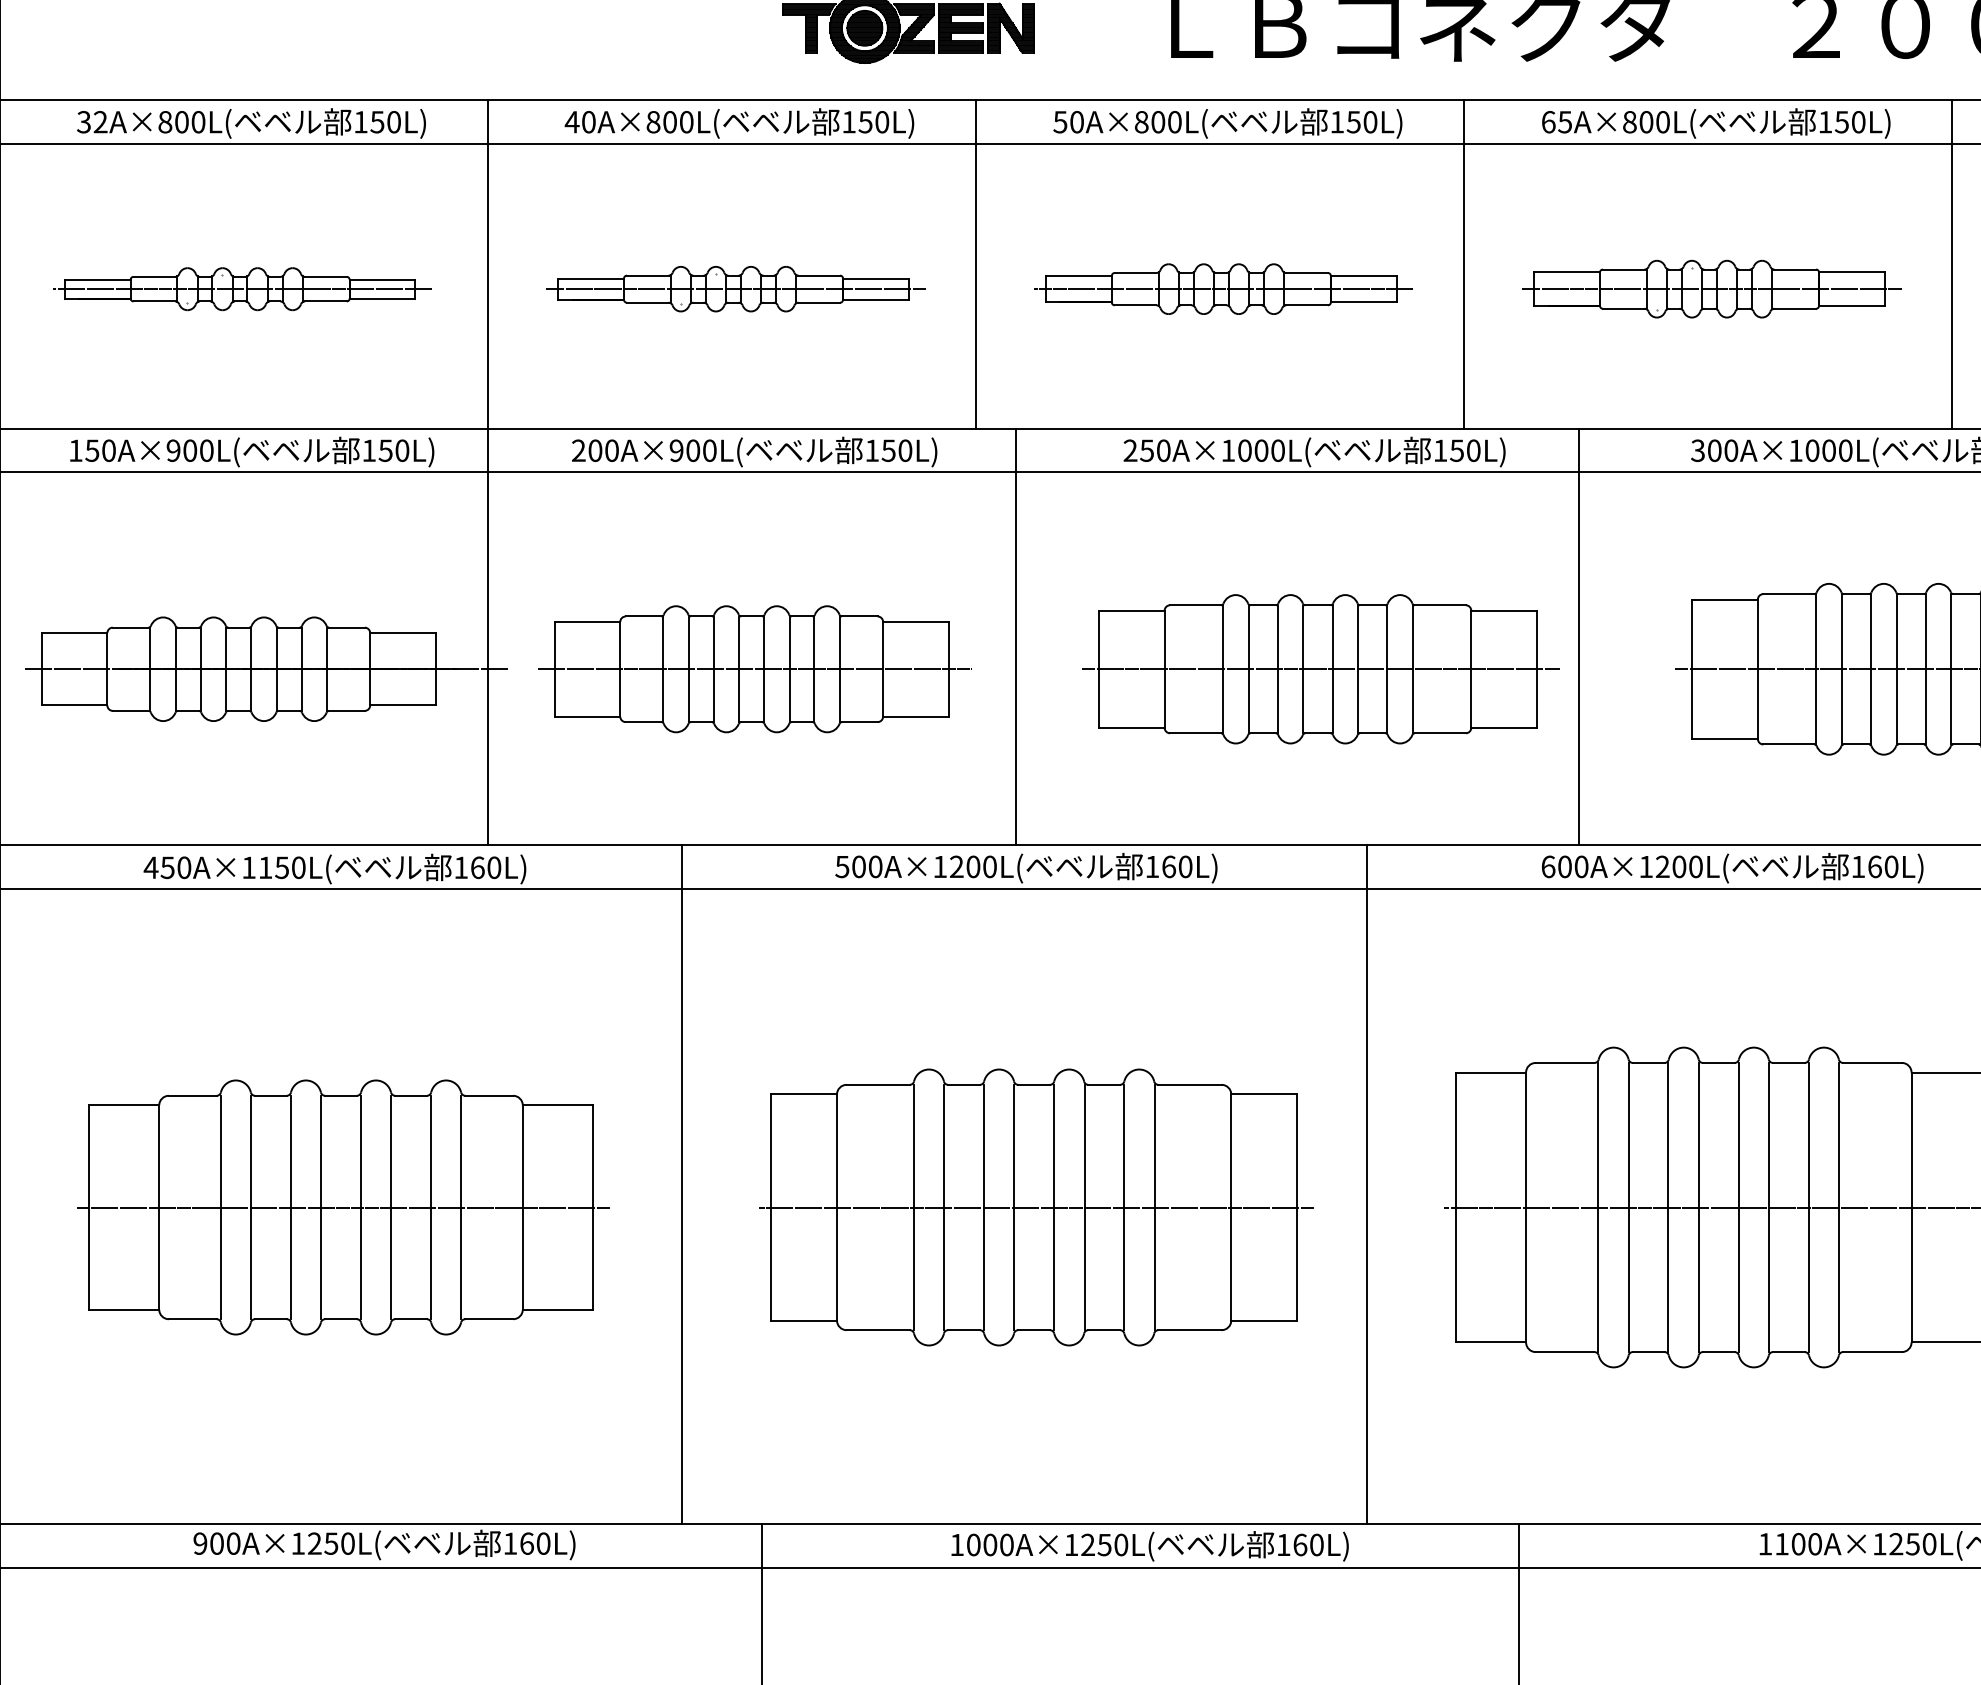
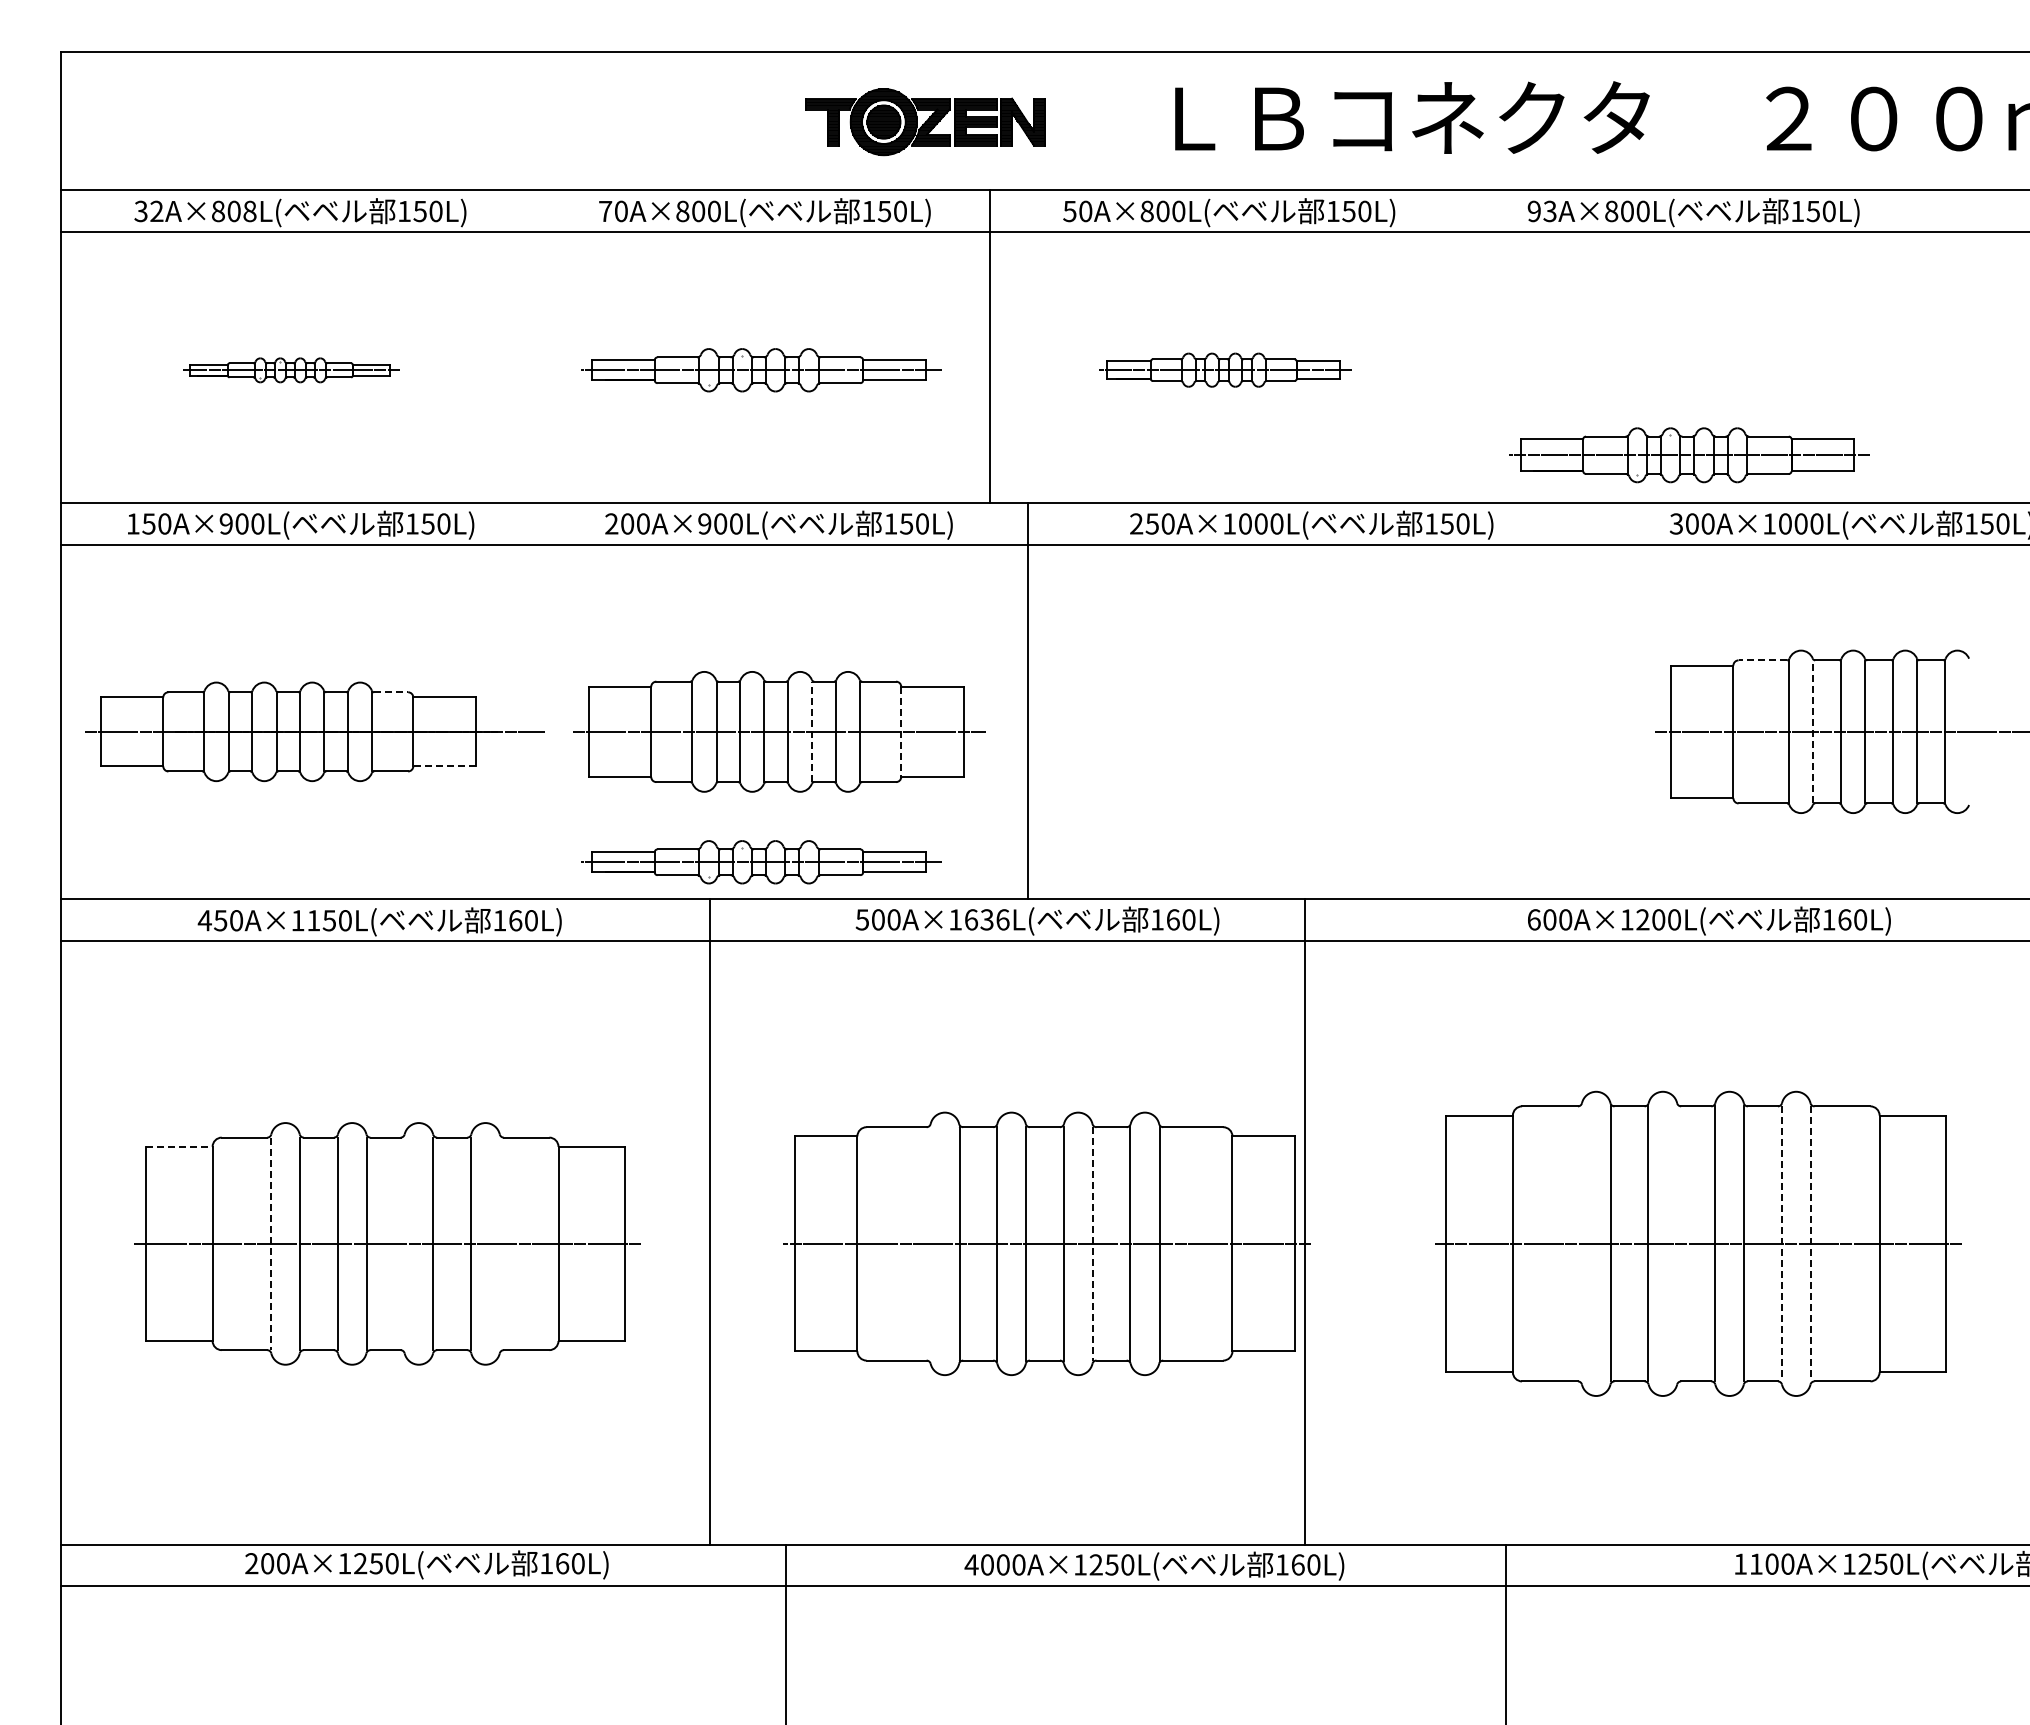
text: (198, 122) -> (249, 211), 32A×800L( -> 32A×808L(
text: (572, 122) -> (605, 211), 40A×800L( -> 70A×800L(
text: (1556, 122) -> (1541, 211), 65A×800L( -> 93A×800L(
line: (1464, 264) -> (1454, 346), removed
line: (1952, 264) -> (1918, 346), removed
part: (1223, 288) -> (1225, 369), size x0.7
part: (242, 289) -> (291, 370), size x0.6
part: (1711, 289) -> (1689, 455), moved
line: (488, 472) -> (525, 544), removed
line: (1788, 594) -> (1762, 660), solid -> dashed
line: (347, 627) -> (391, 692), solid -> dashed
line: (1579, 636) -> (1563, 700), removed
line: (789, 668) -> (812, 731), solid -> dashed
part: (1321, 668) -> (1318, 731), removed
line: (1842, 668) -> (1813, 731), solid -> dashed
line: (883, 669) -> (901, 732), solid -> dashed
line: (402, 705) -> (444, 766), solid -> dashed
part: (736, 806) -> (761, 862), added
text: (972, 866) -> (986, 919), 500A×1200L( -> 500A×1636L(
line: (124, 1105) -> (179, 1146), solid -> dashed
line: (1366, 1183) -> (1305, 1221), moved
line: (360, 1207) -> (404, 1243), removed
line: (461, 1207) -> (500, 1243), removed
line: (913, 1207) -> (930, 1243), removed
line: (1084, 1207) -> (1092, 1243), solid -> dashed
line: (1598, 1207) -> (1581, 1243), removed
line: (1699, 1207) -> (1677, 1243), removed
line: (1808, 1207) -> (1781, 1243), solid -> dashed
line: (1838, 1207) -> (1810, 1243), solid -> dashed
line: (220, 1208) -> (270, 1244), solid -> dashed
text: (200, 1543) -> (251, 1563), 900A×1250L( -> 200A×1250L(
text: (956, 1544) -> (971, 1564), 1000A×1250L( -> 4000A×1250L(

